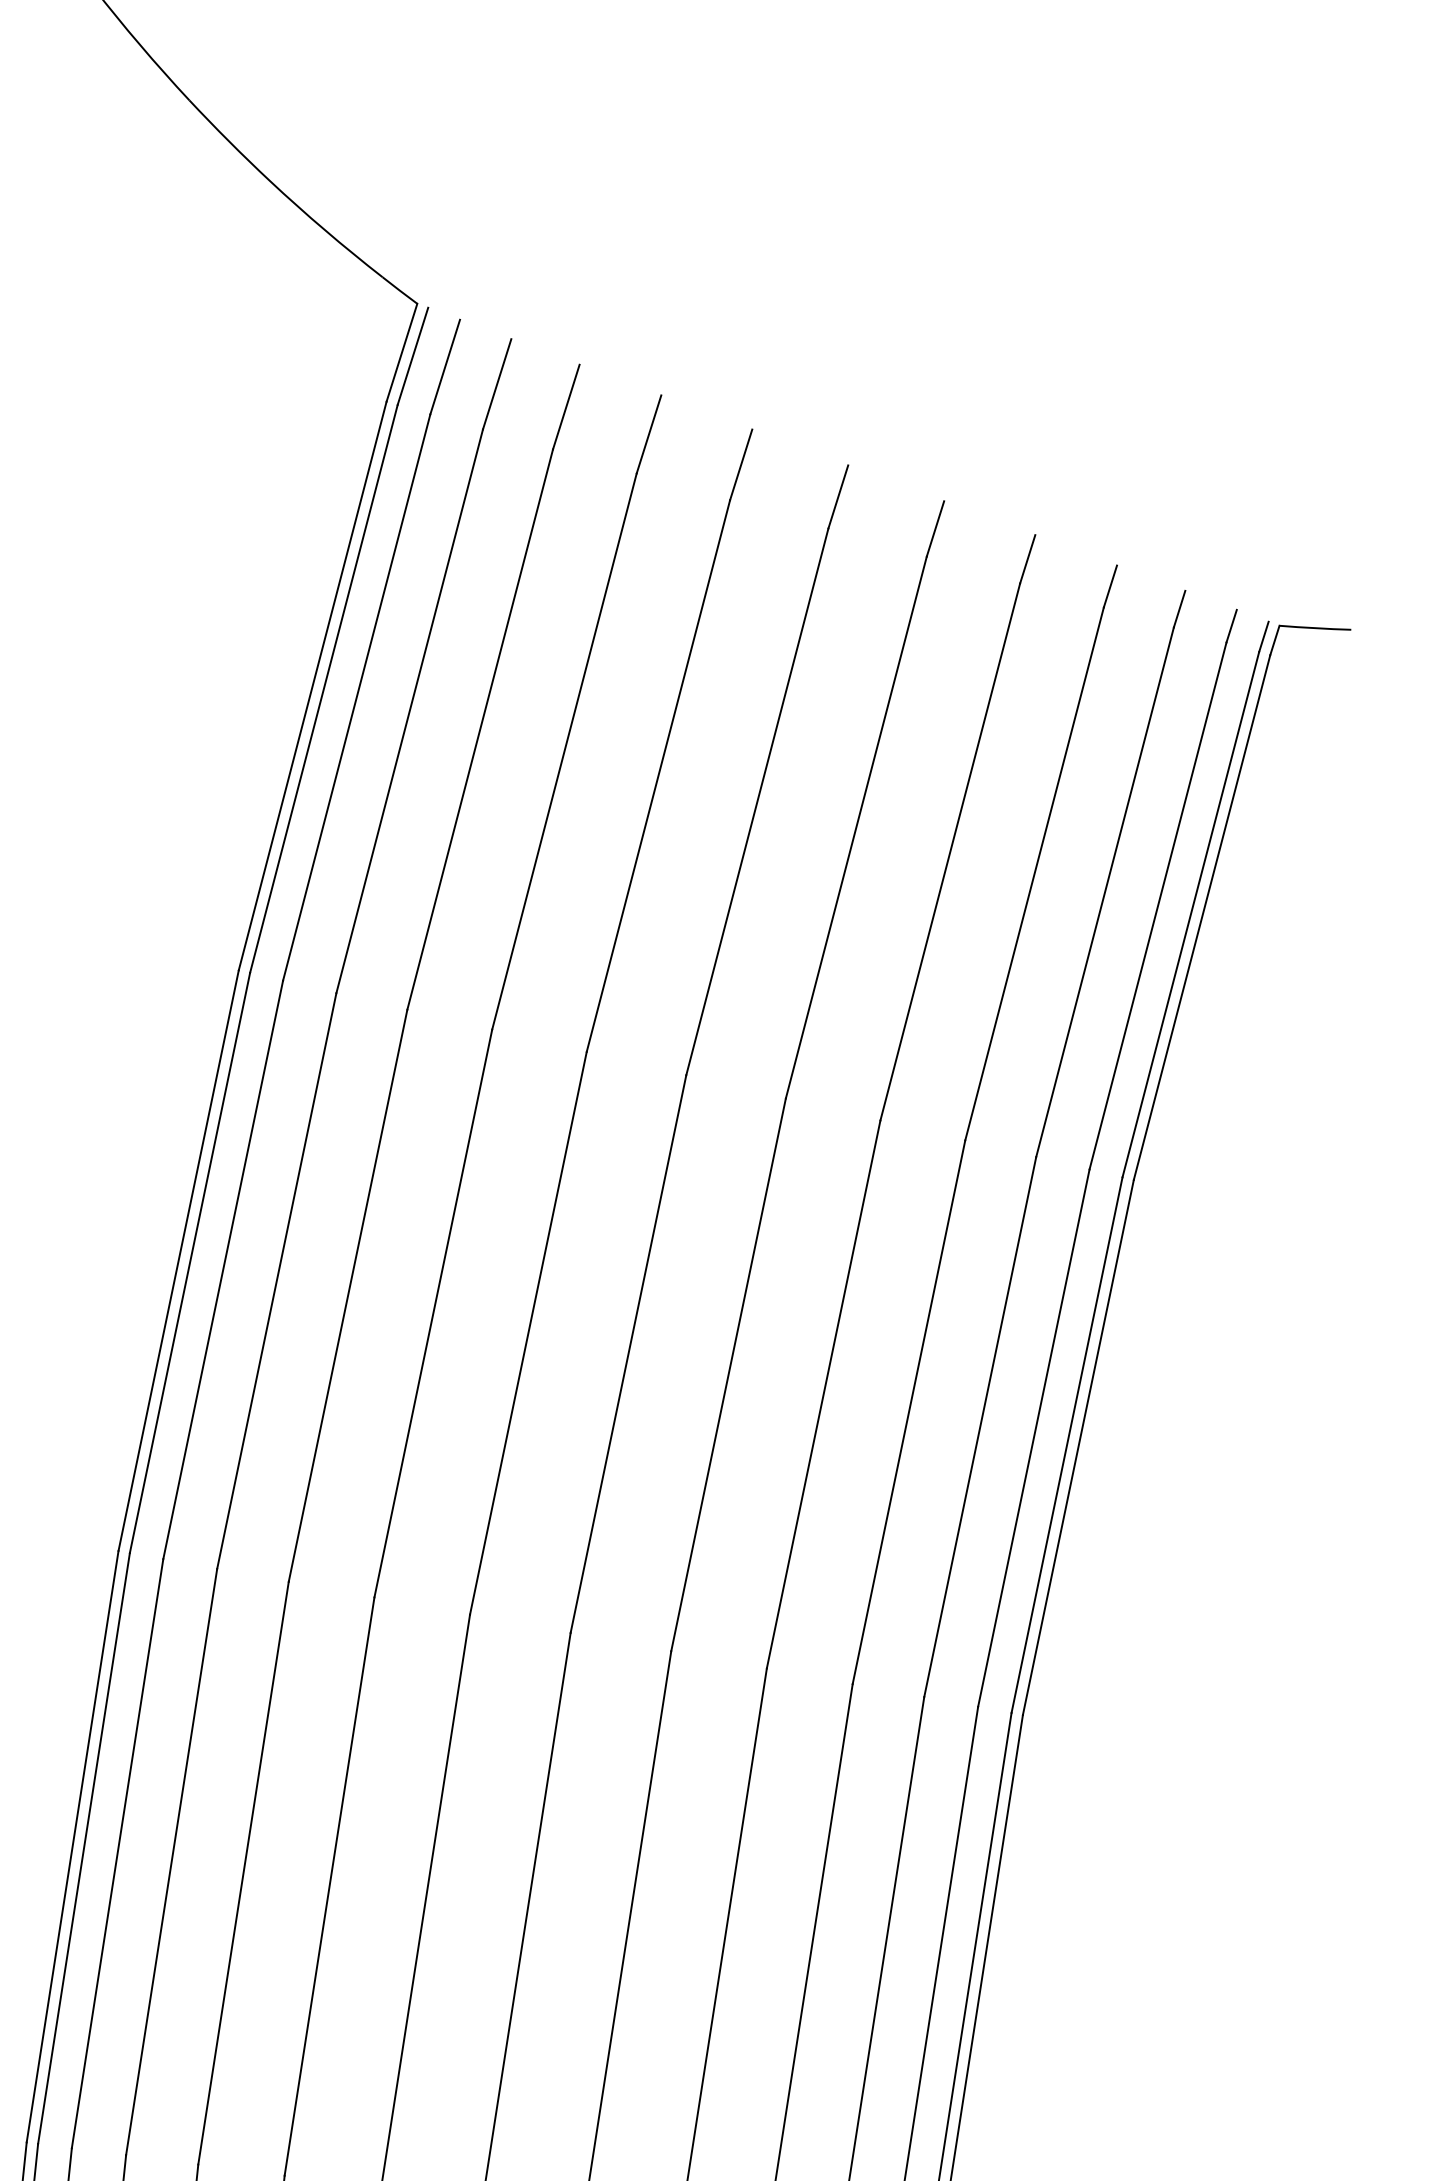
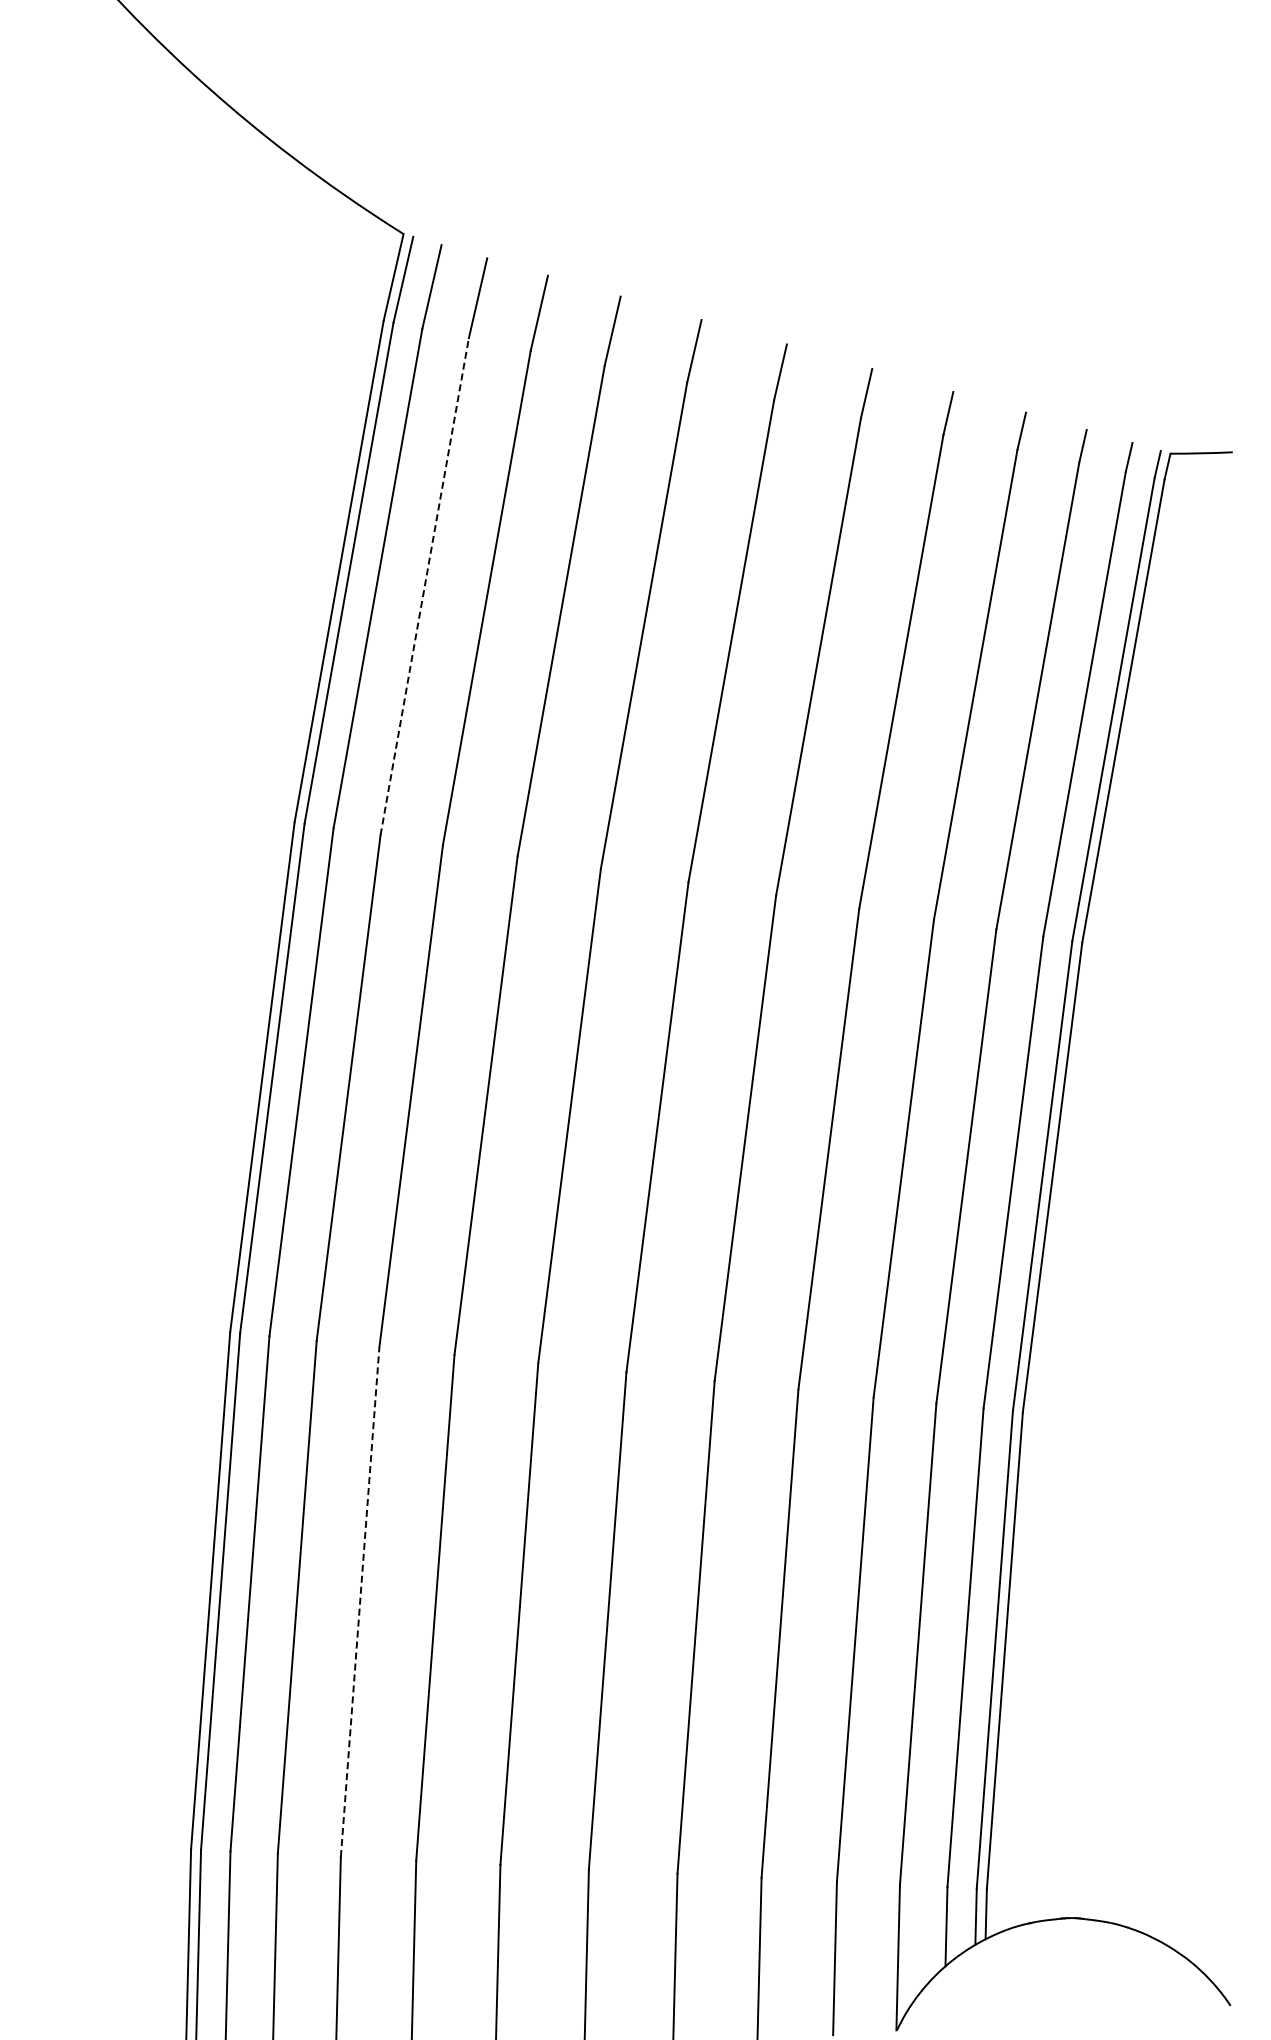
line: (409, 710) -> (424, 586), solid -> dashed
line: (243, 1873) -> (360, 1602), solid -> dashed

